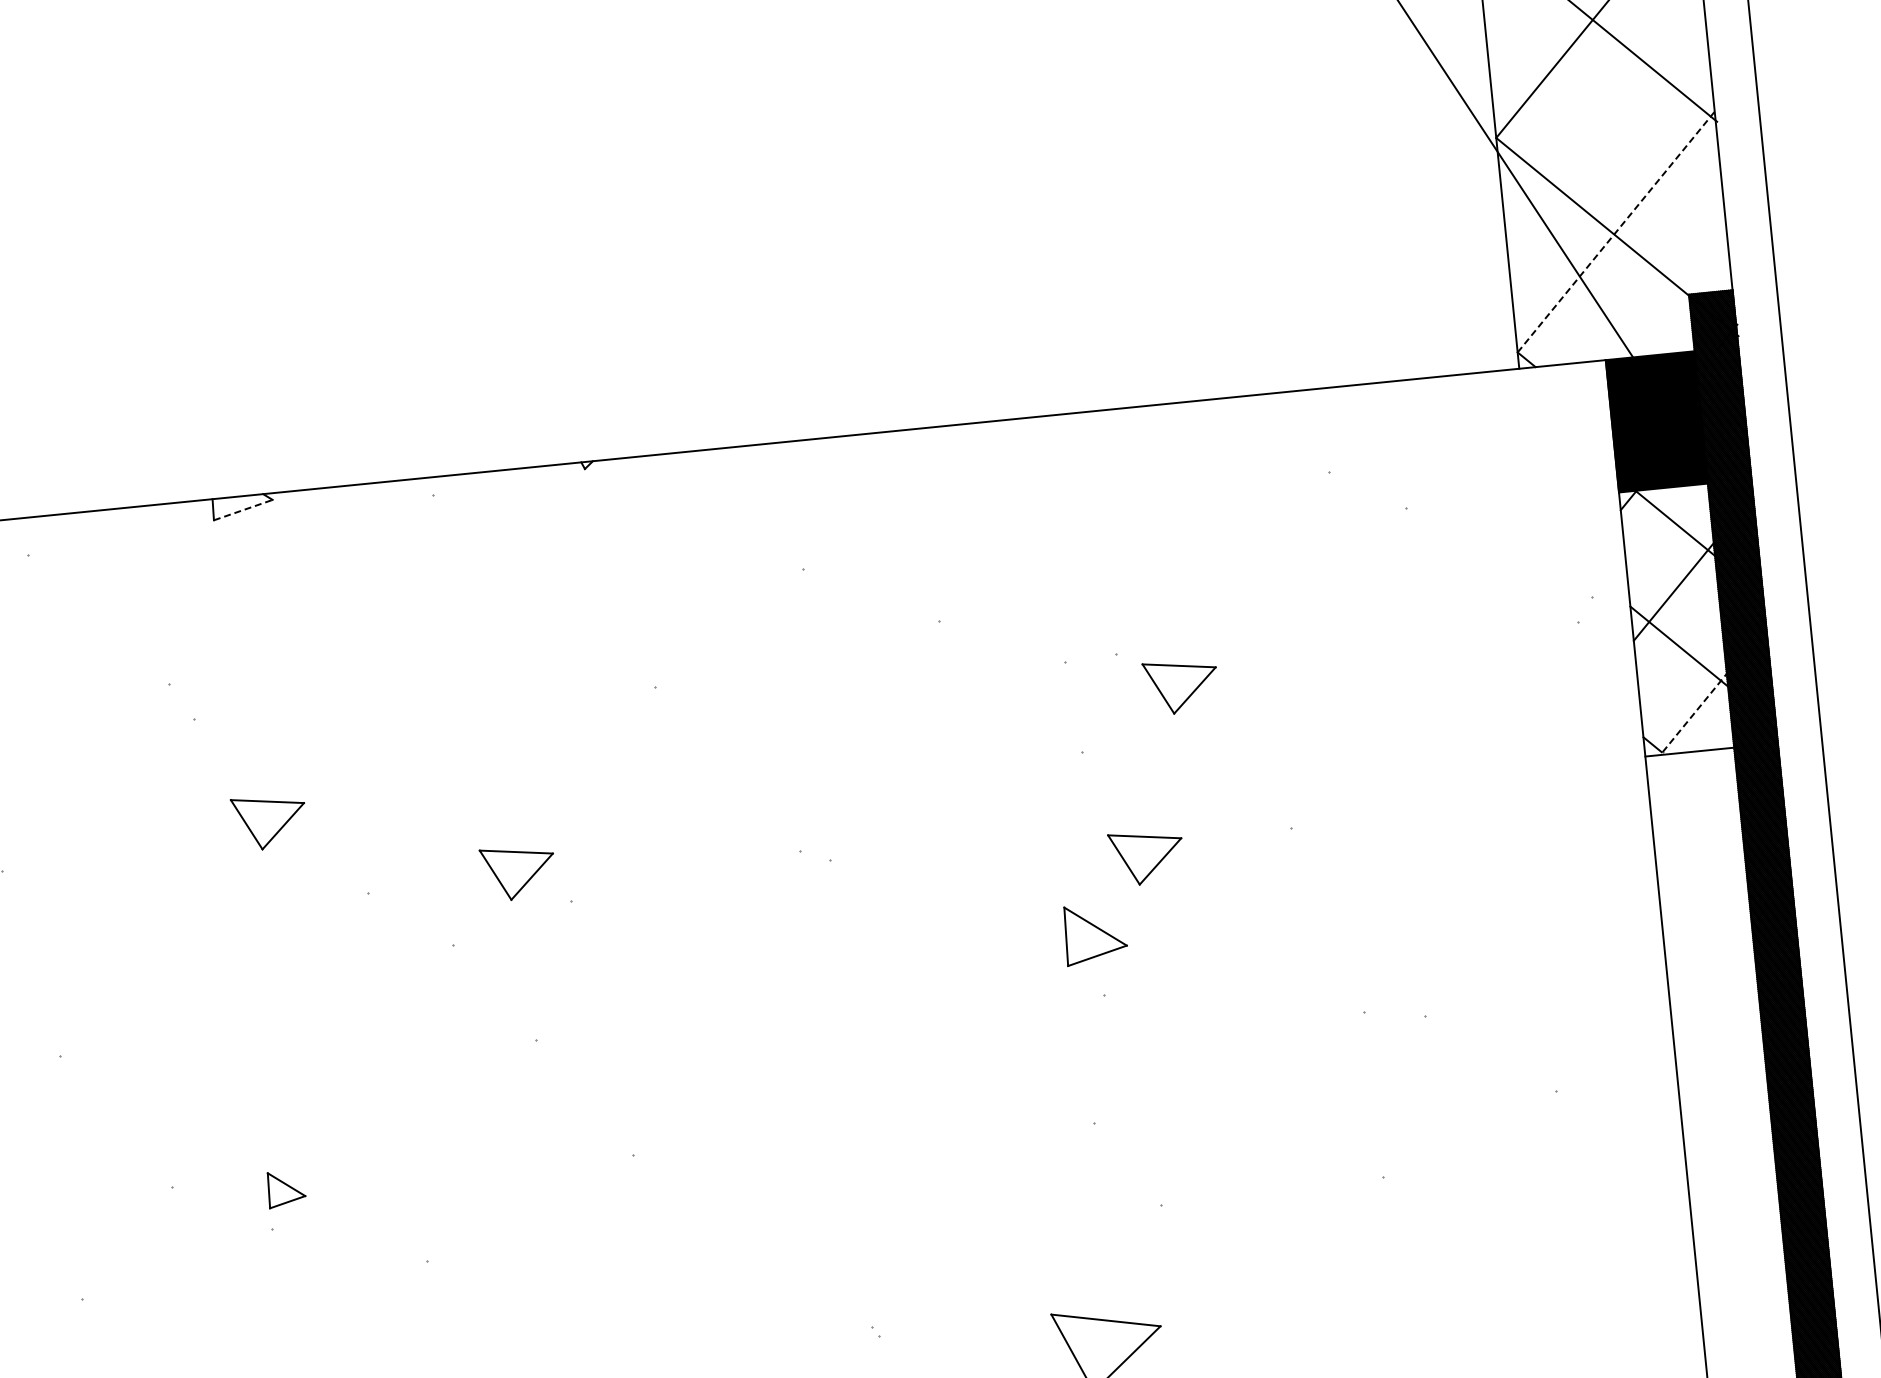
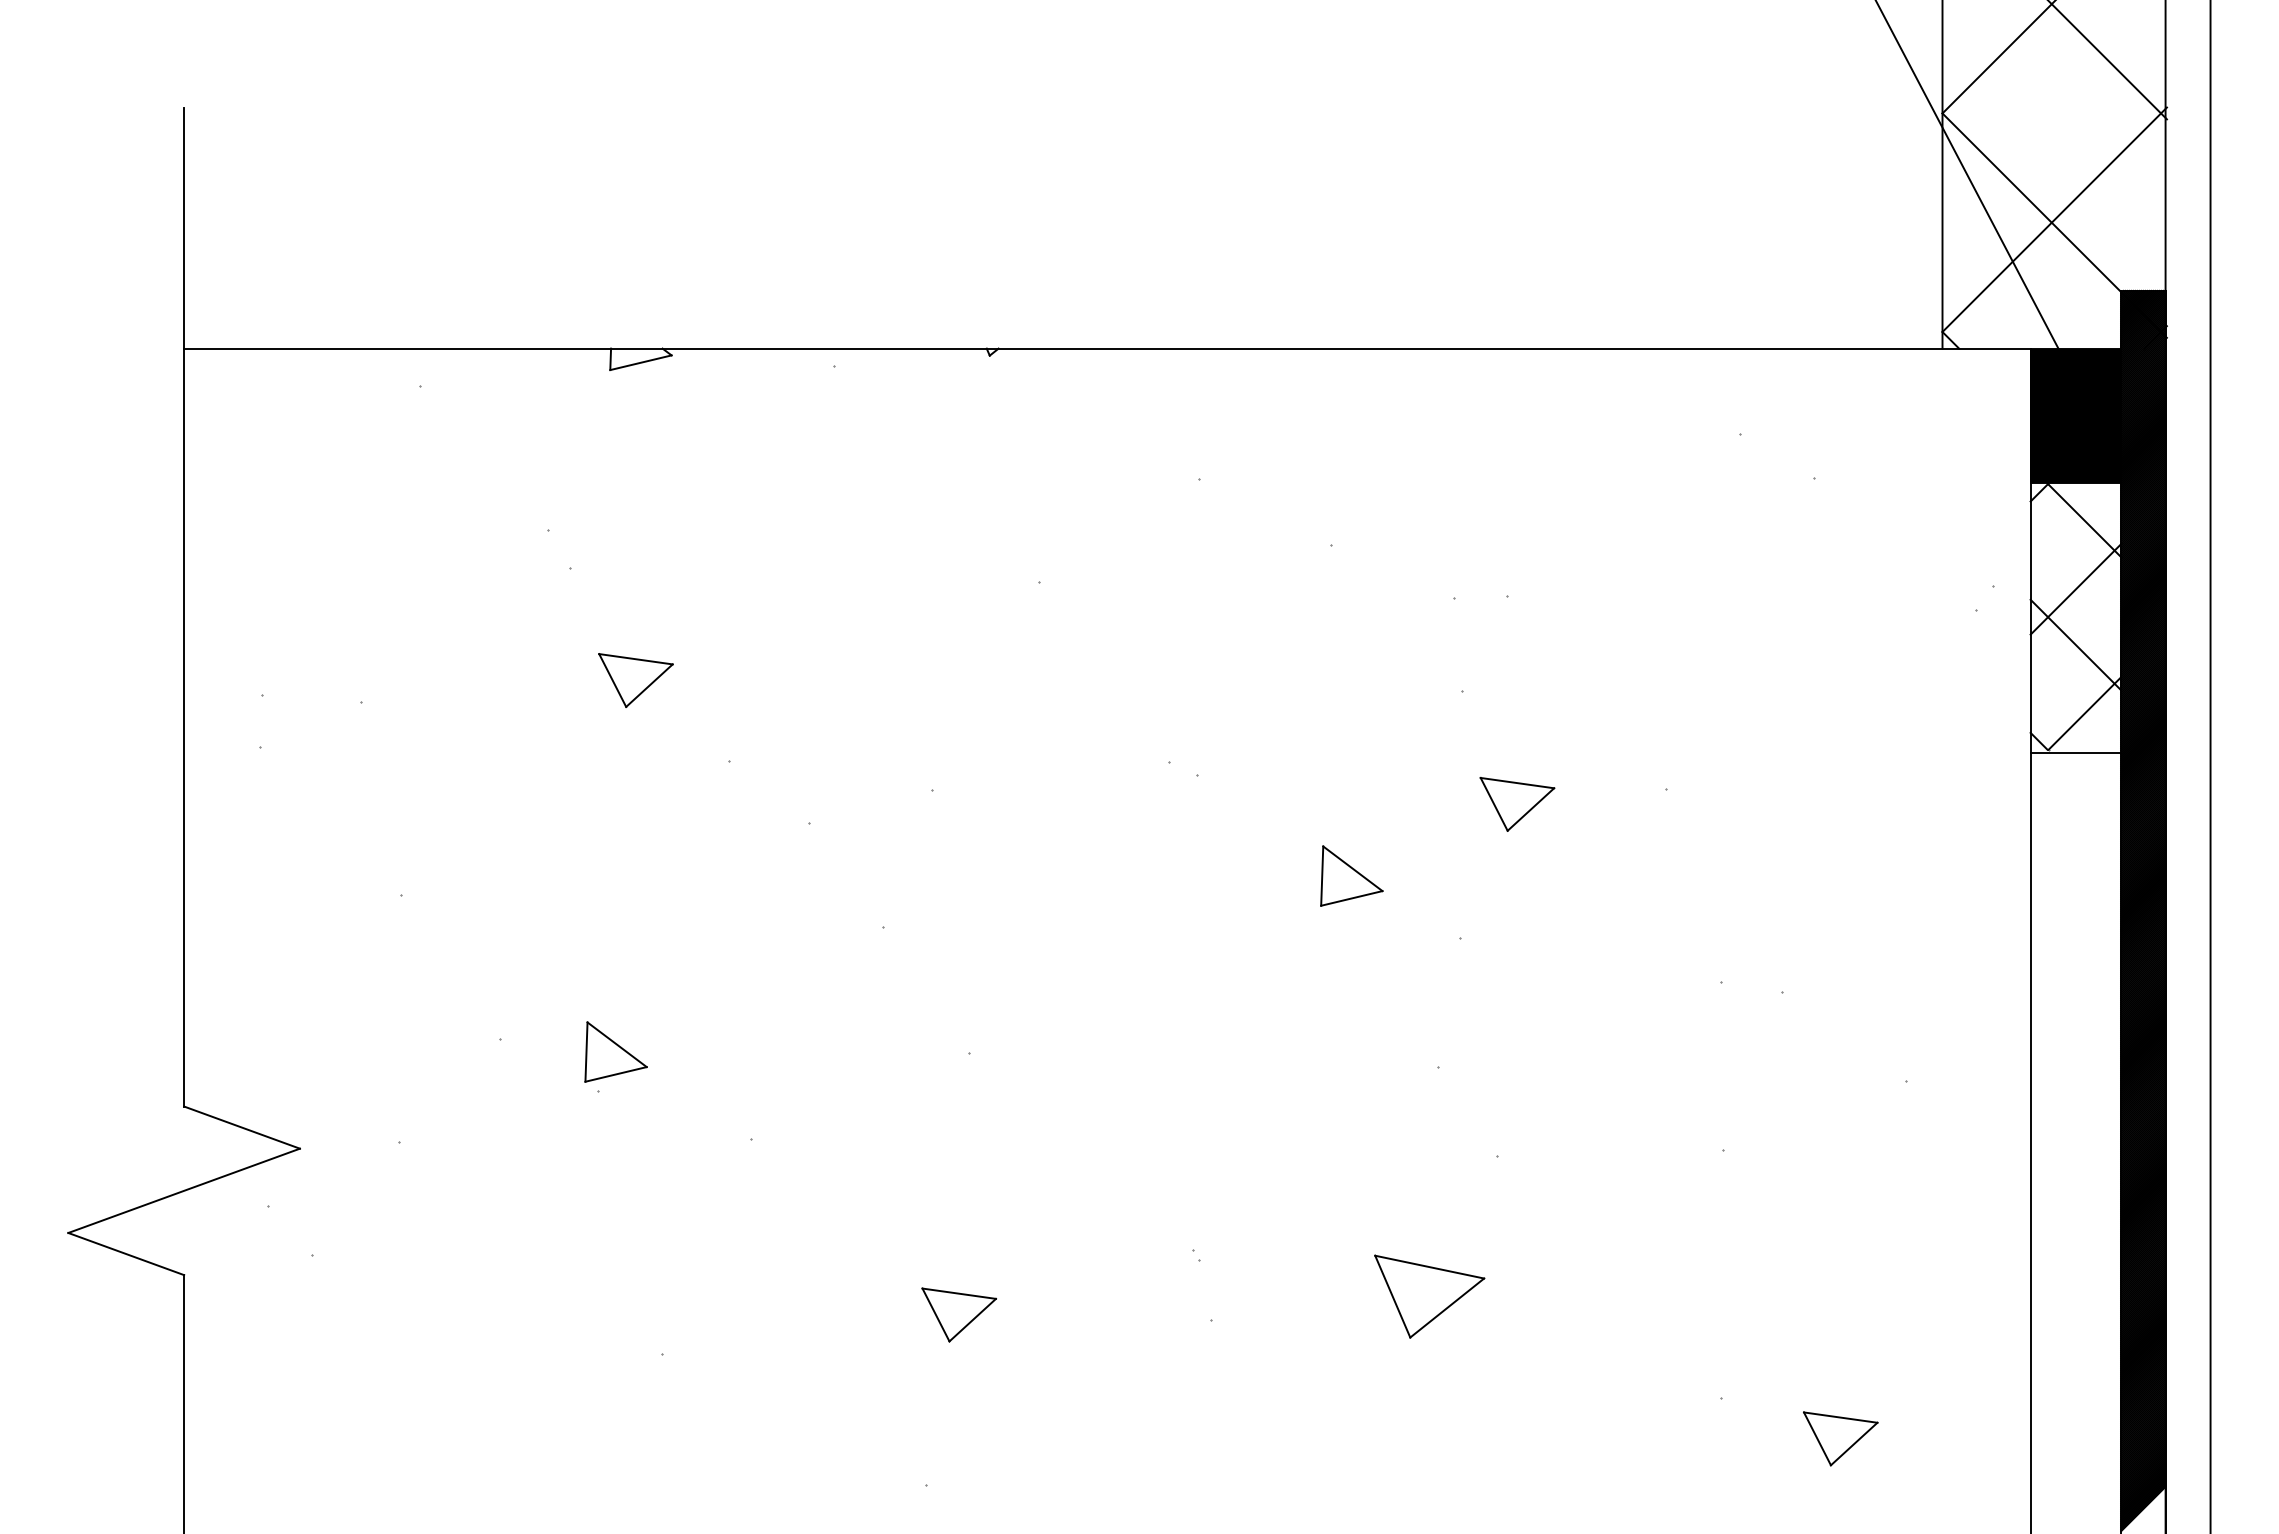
line: (1616, 231) -> (2054, 219), dashed -> solid
line: (242, 509) -> (640, 362), dashed -> solid
part: (1181, 686) -> (1569, 635), removed
line: (1695, 712) -> (2085, 713), dashed -> solid
part: (517, 872) -> (881, 756), removed
part: (1094, 933) -> (1351, 875), moved
part: (285, 1188) -> (615, 1051), size x1.67

